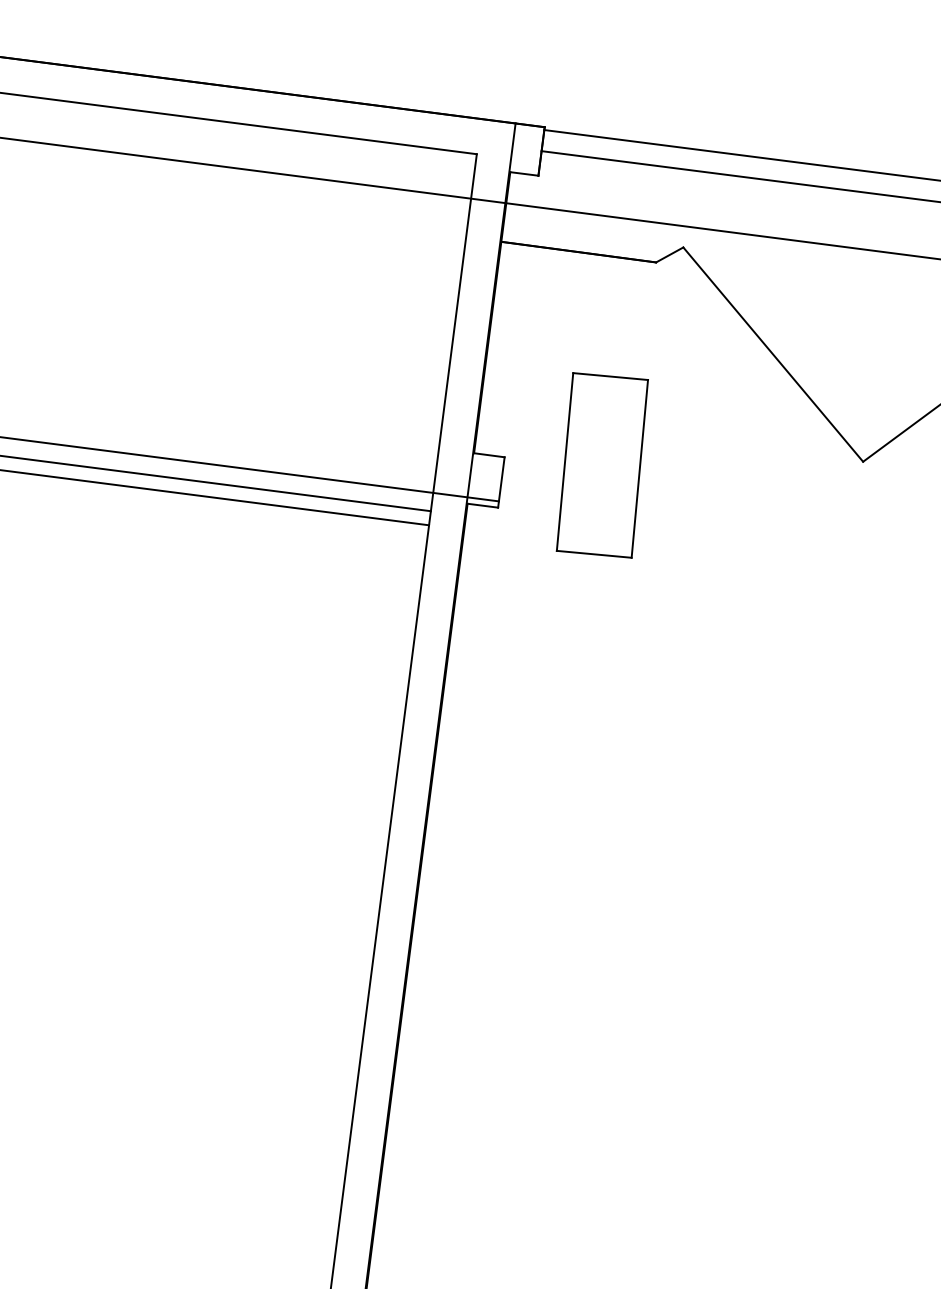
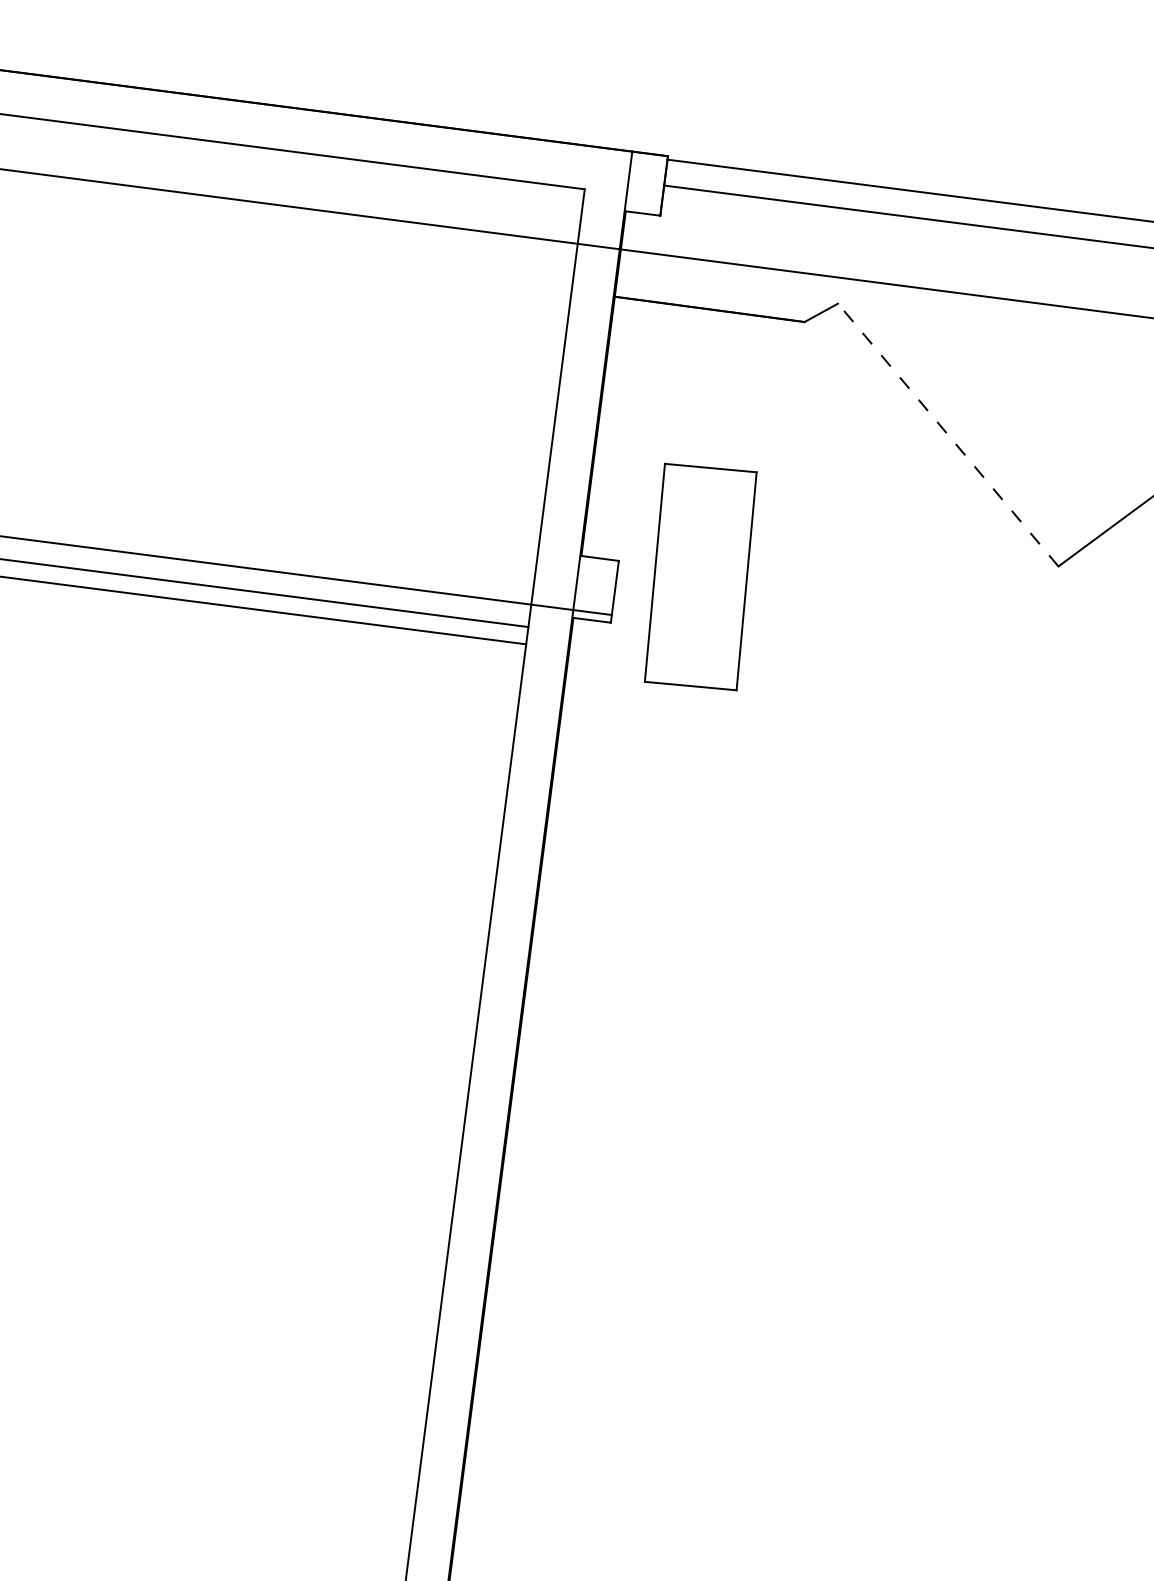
line: (773, 354) -> (948, 434), solid -> dashed
part: (601, 465) -> (699, 577), moved

